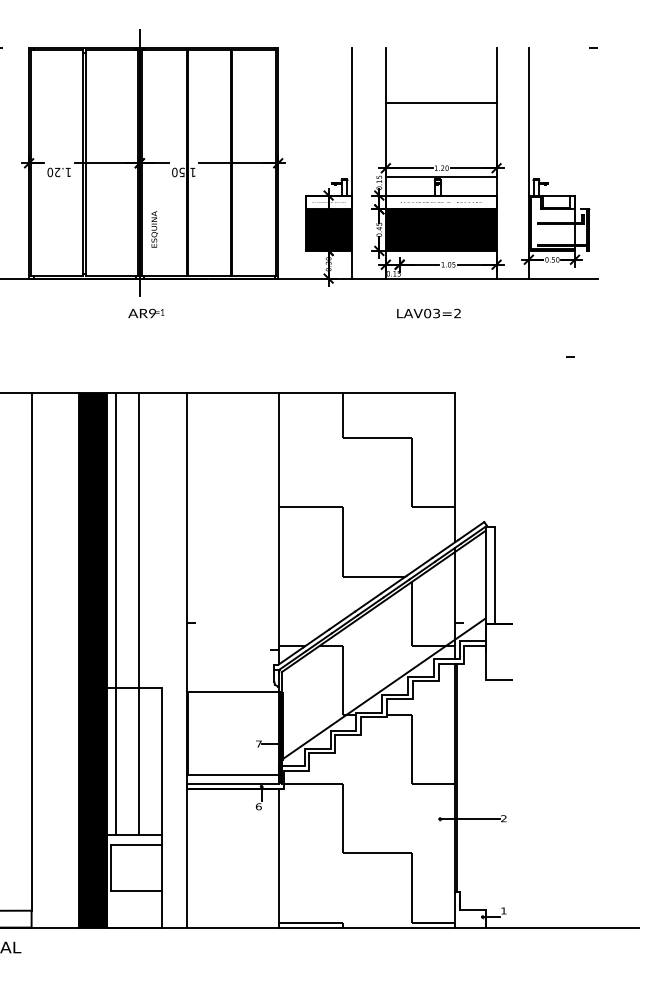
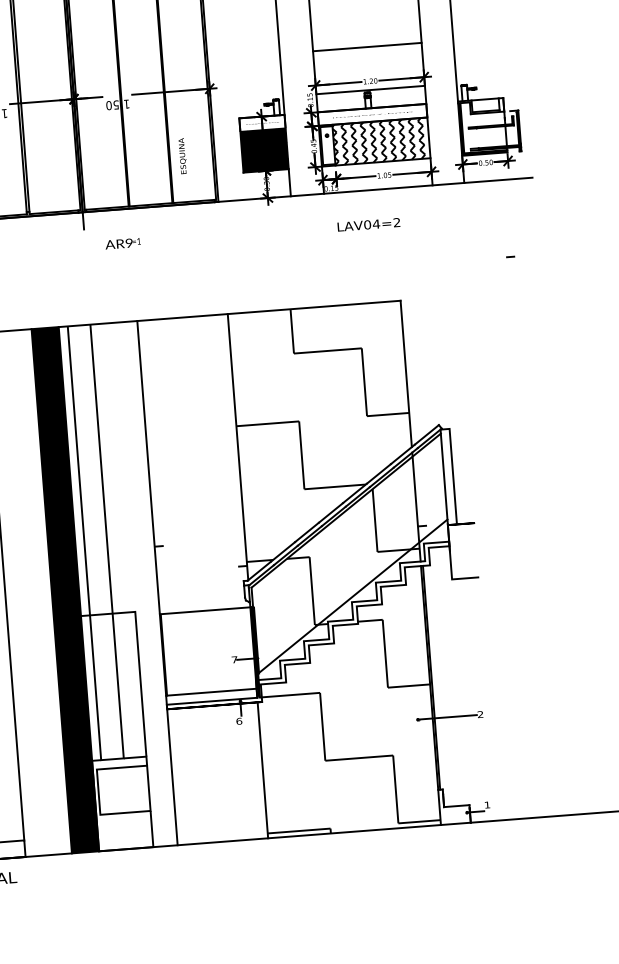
line: (440, 103) -> (366, 47), moved
text: (154, 229) -> (182, 156), moved
fill: (440, 229) -> (373, 141), removed
text: (146, 313) -> (123, 243), moved
text: (436, 313) -> (376, 224), LAV03=2 -> LAV04=2

